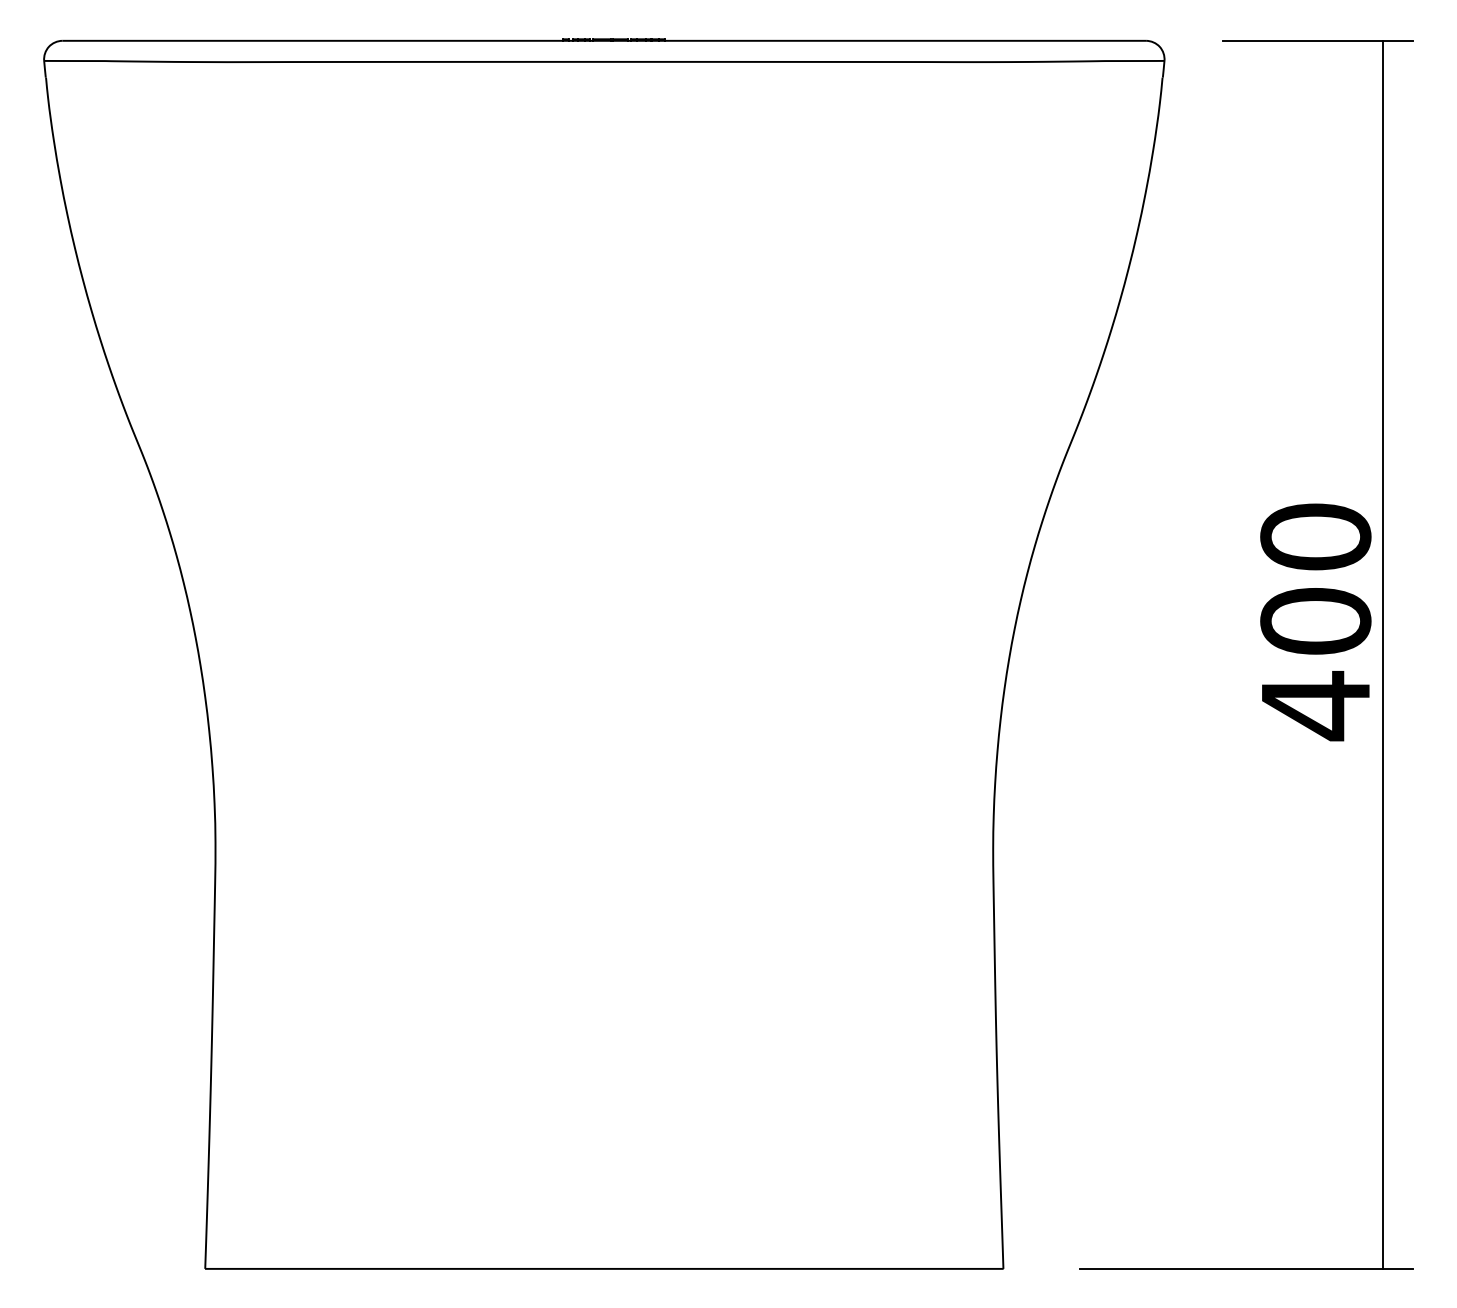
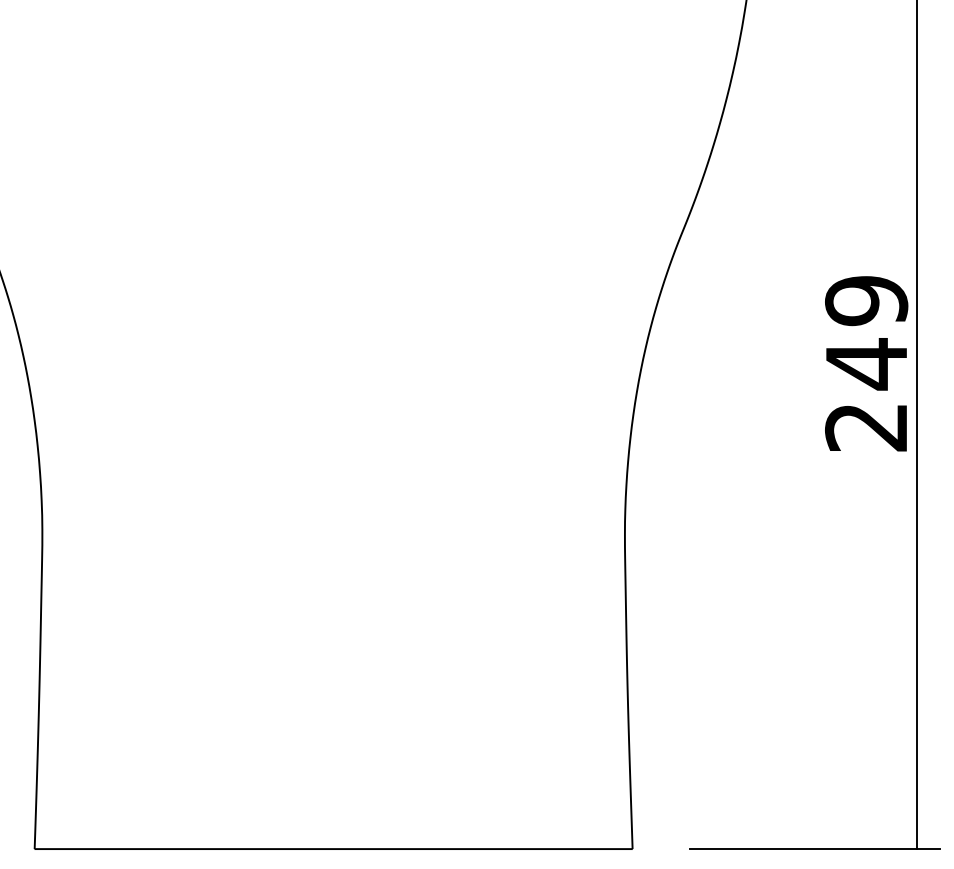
text: (1315, 622) -> (866, 364), 400 -> 249

